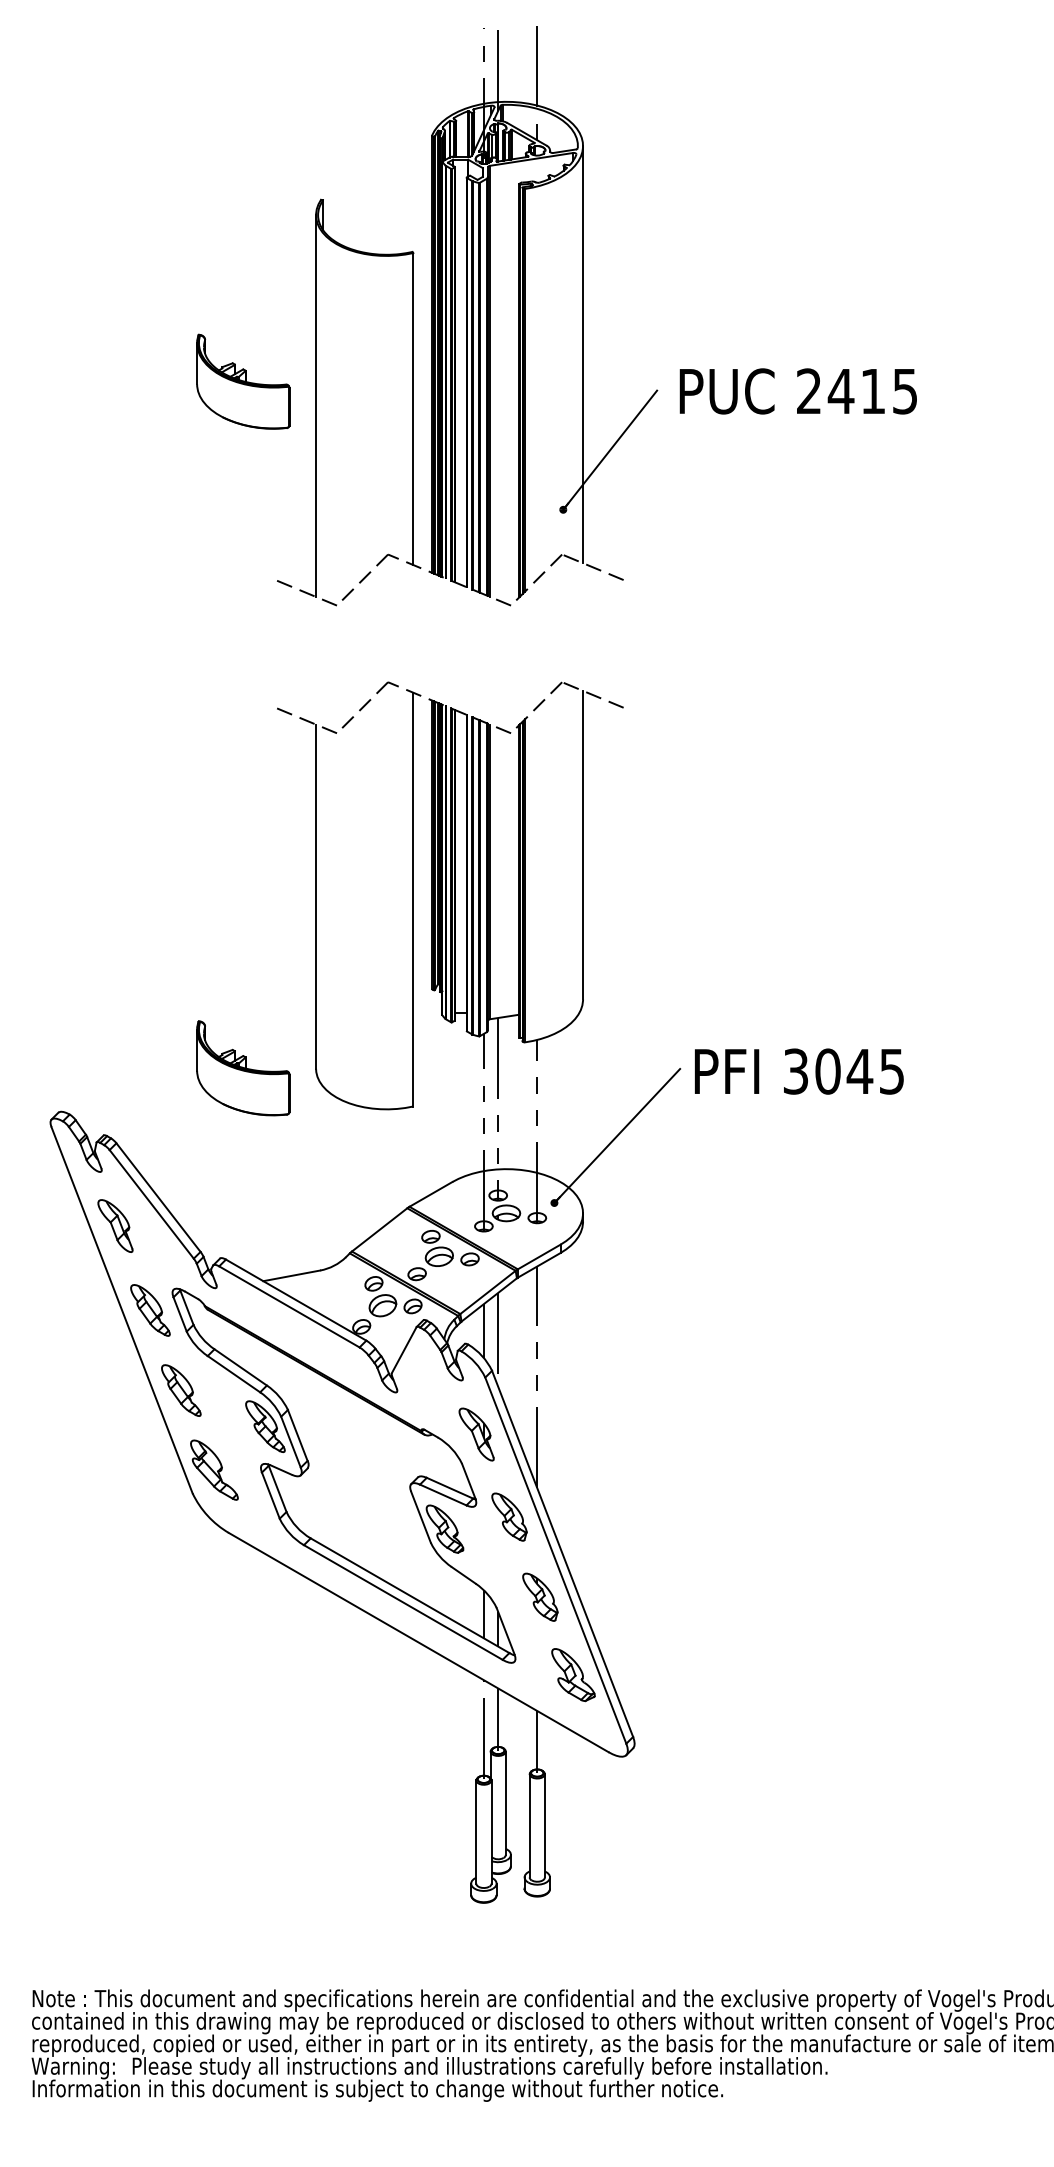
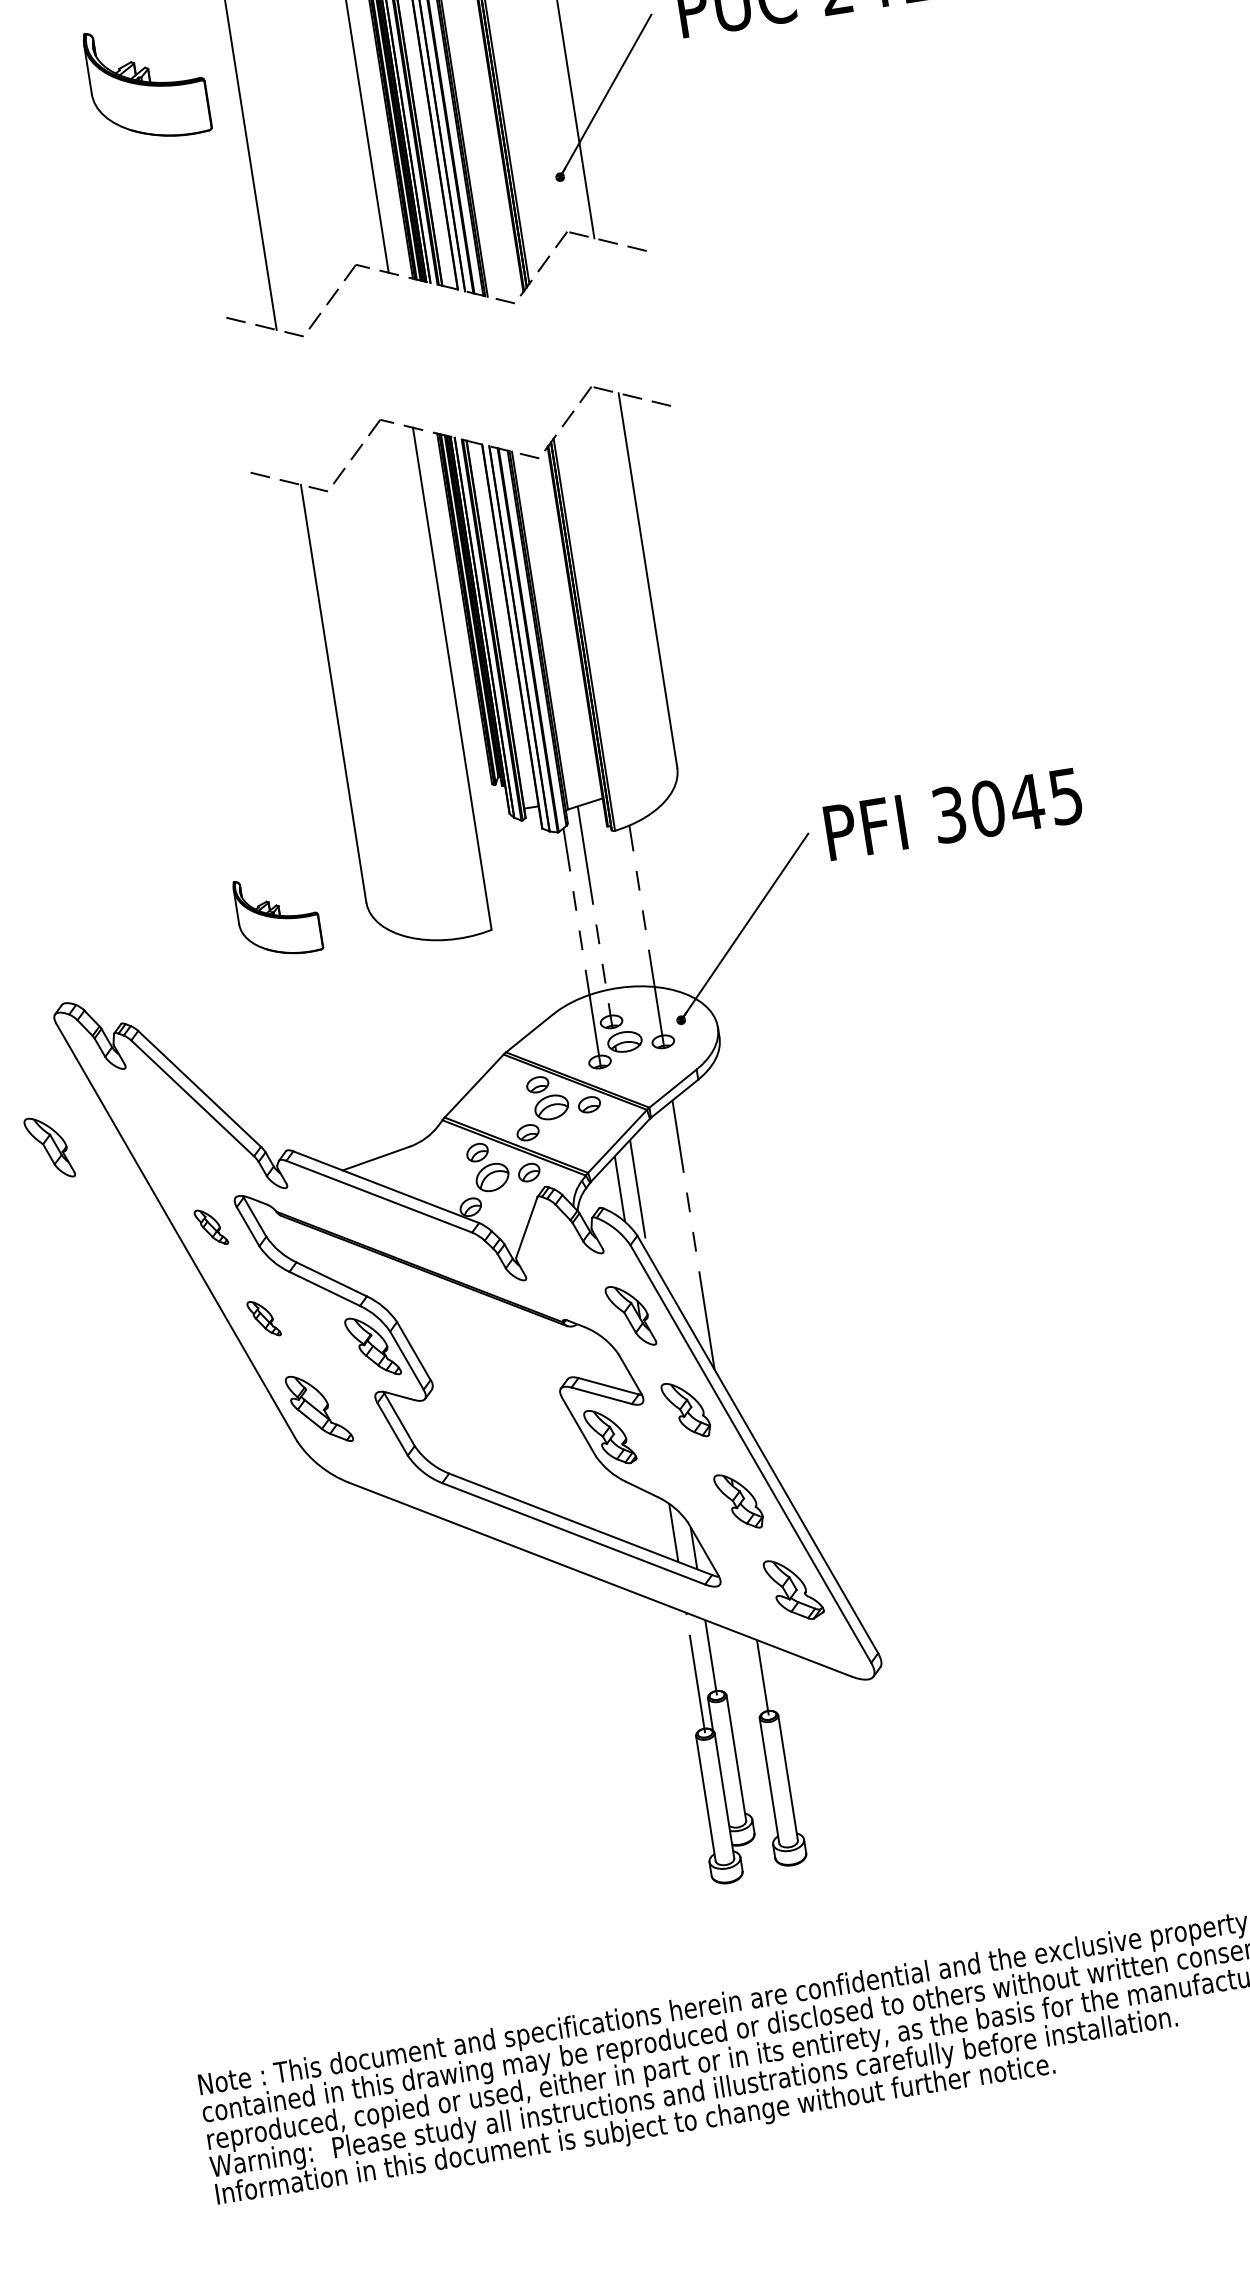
part: (243, 1068) -> (278, 916), size x0.7
part: (115, 1225) -> (49, 1147), moved
part: (150, 1310) -> (211, 1227), size x0.6
part: (181, 1390) -> (264, 1318), size x0.6

